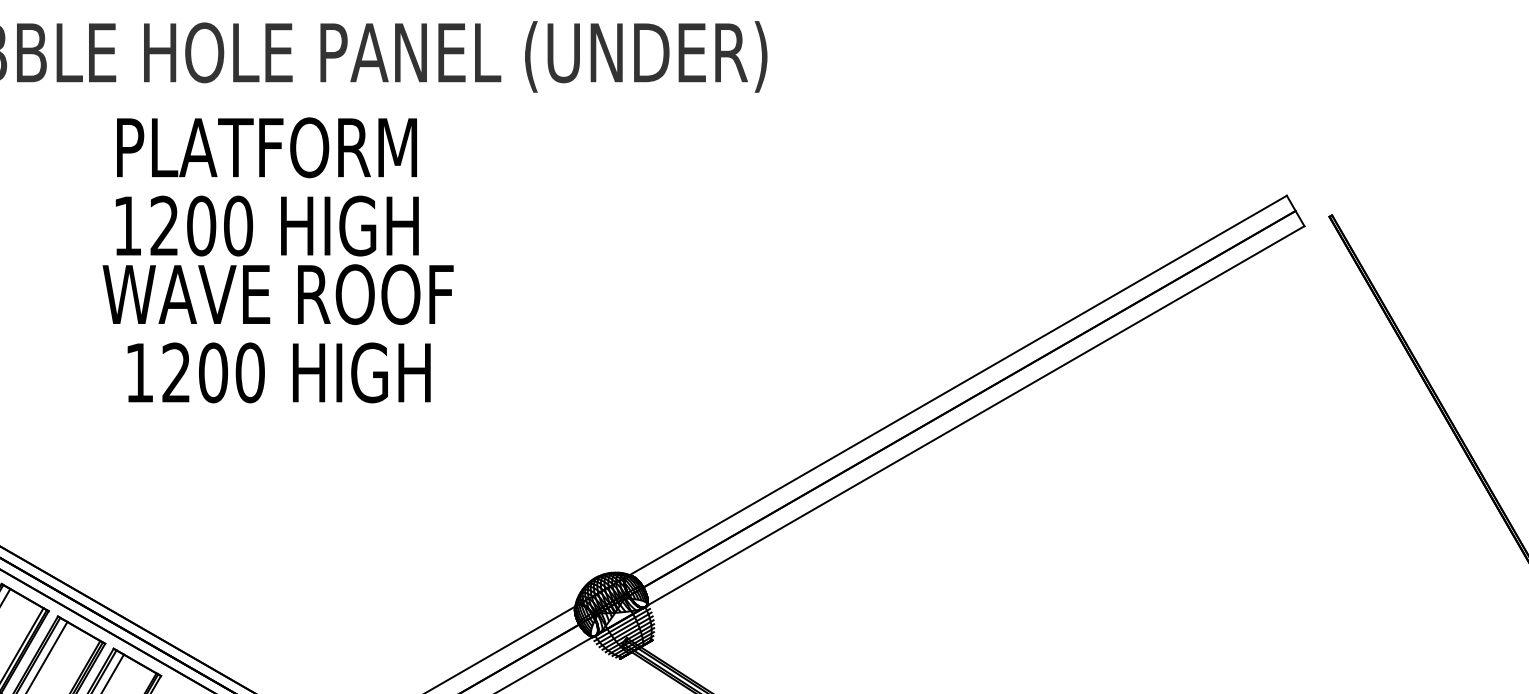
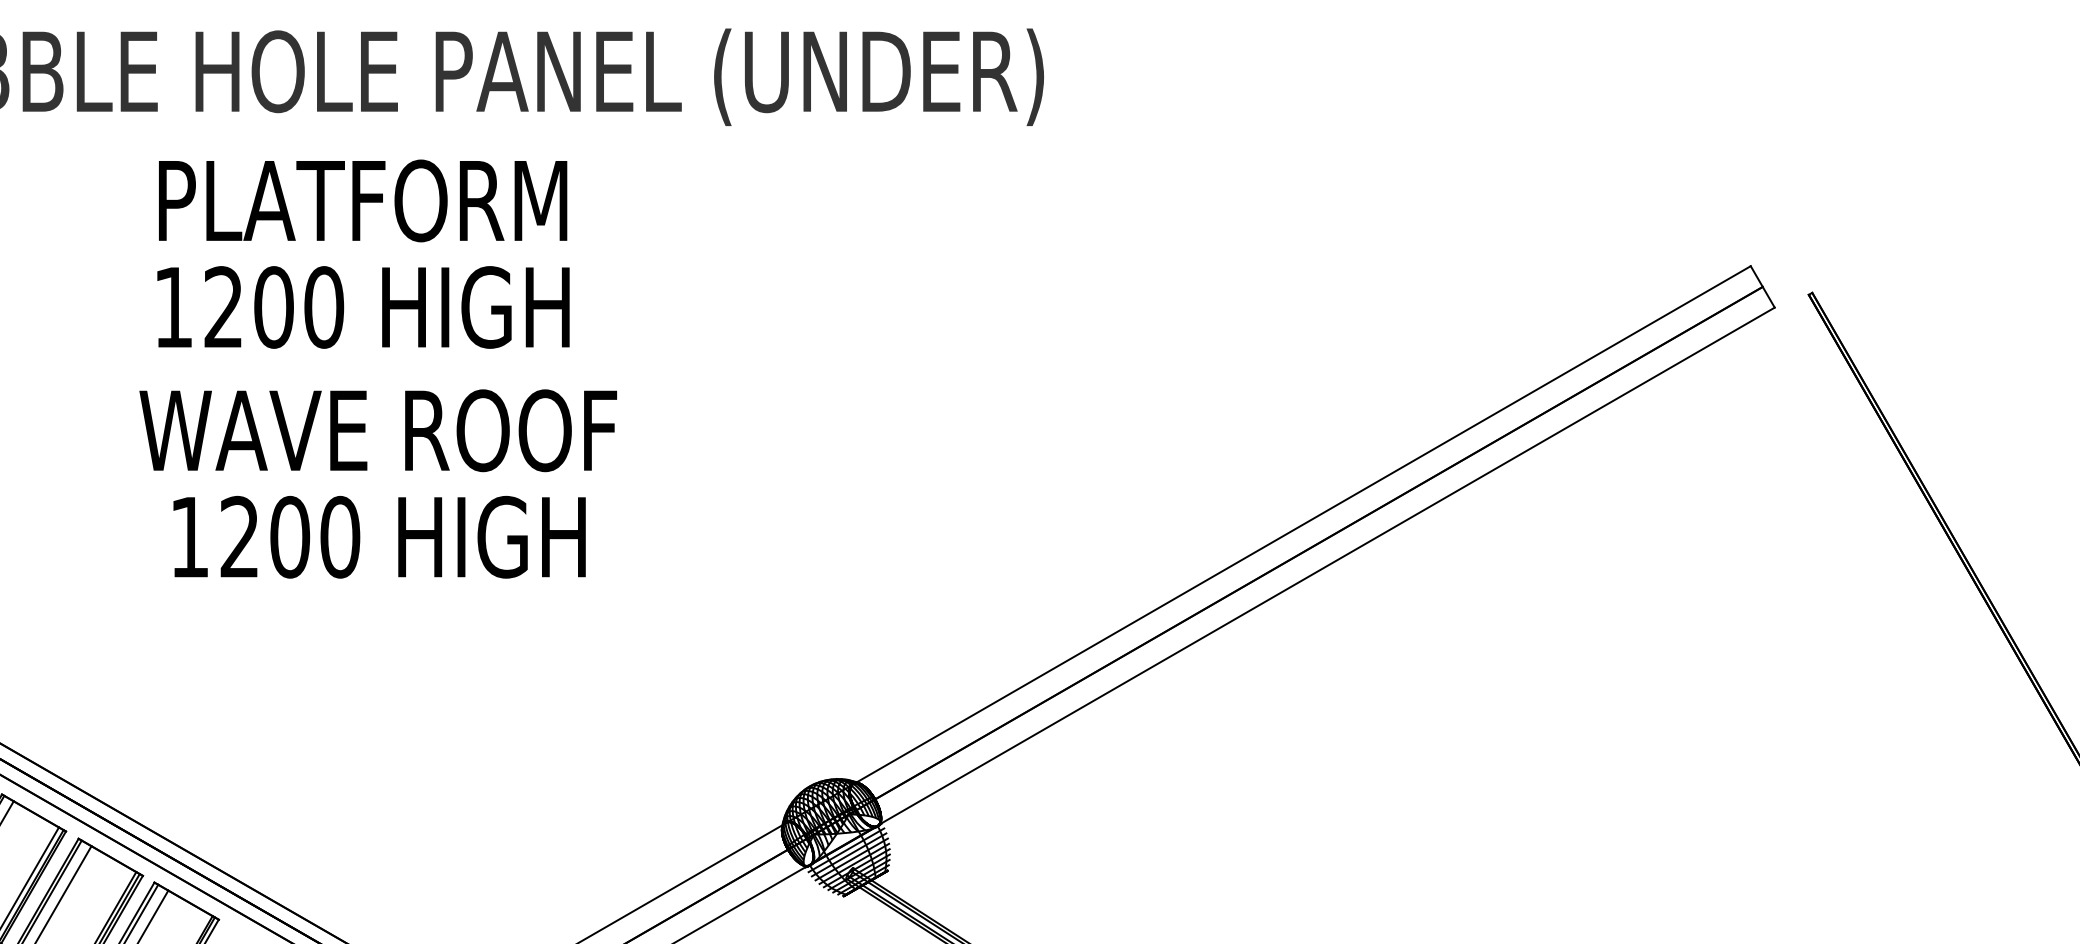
text: (277, 333) -> (377, 483), moved

